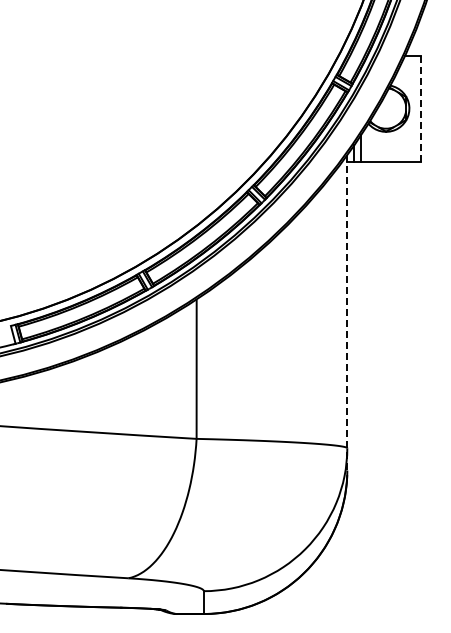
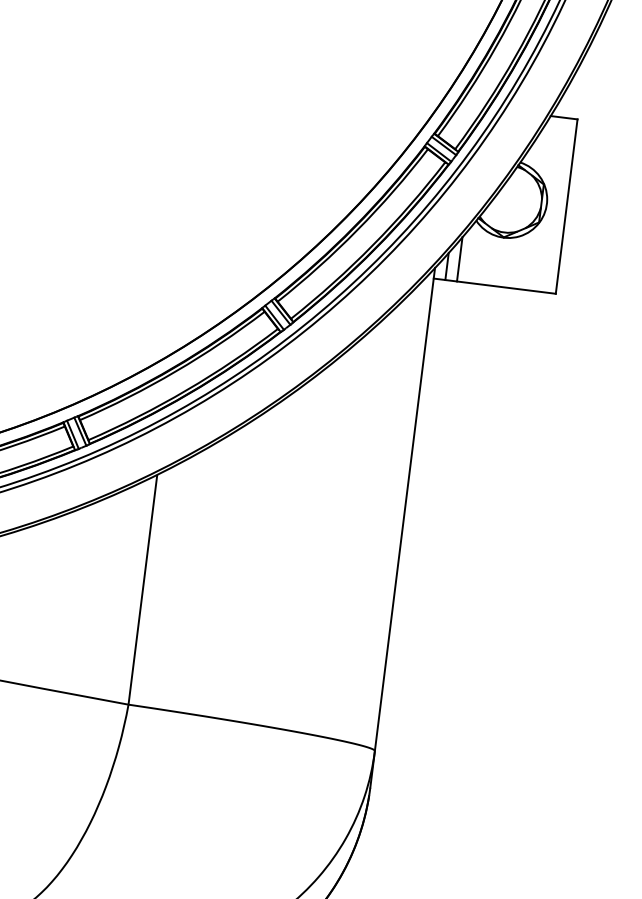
line: (421, 108) -> (566, 206), dashed -> solid
line: (347, 312) -> (403, 527), dashed -> solid

